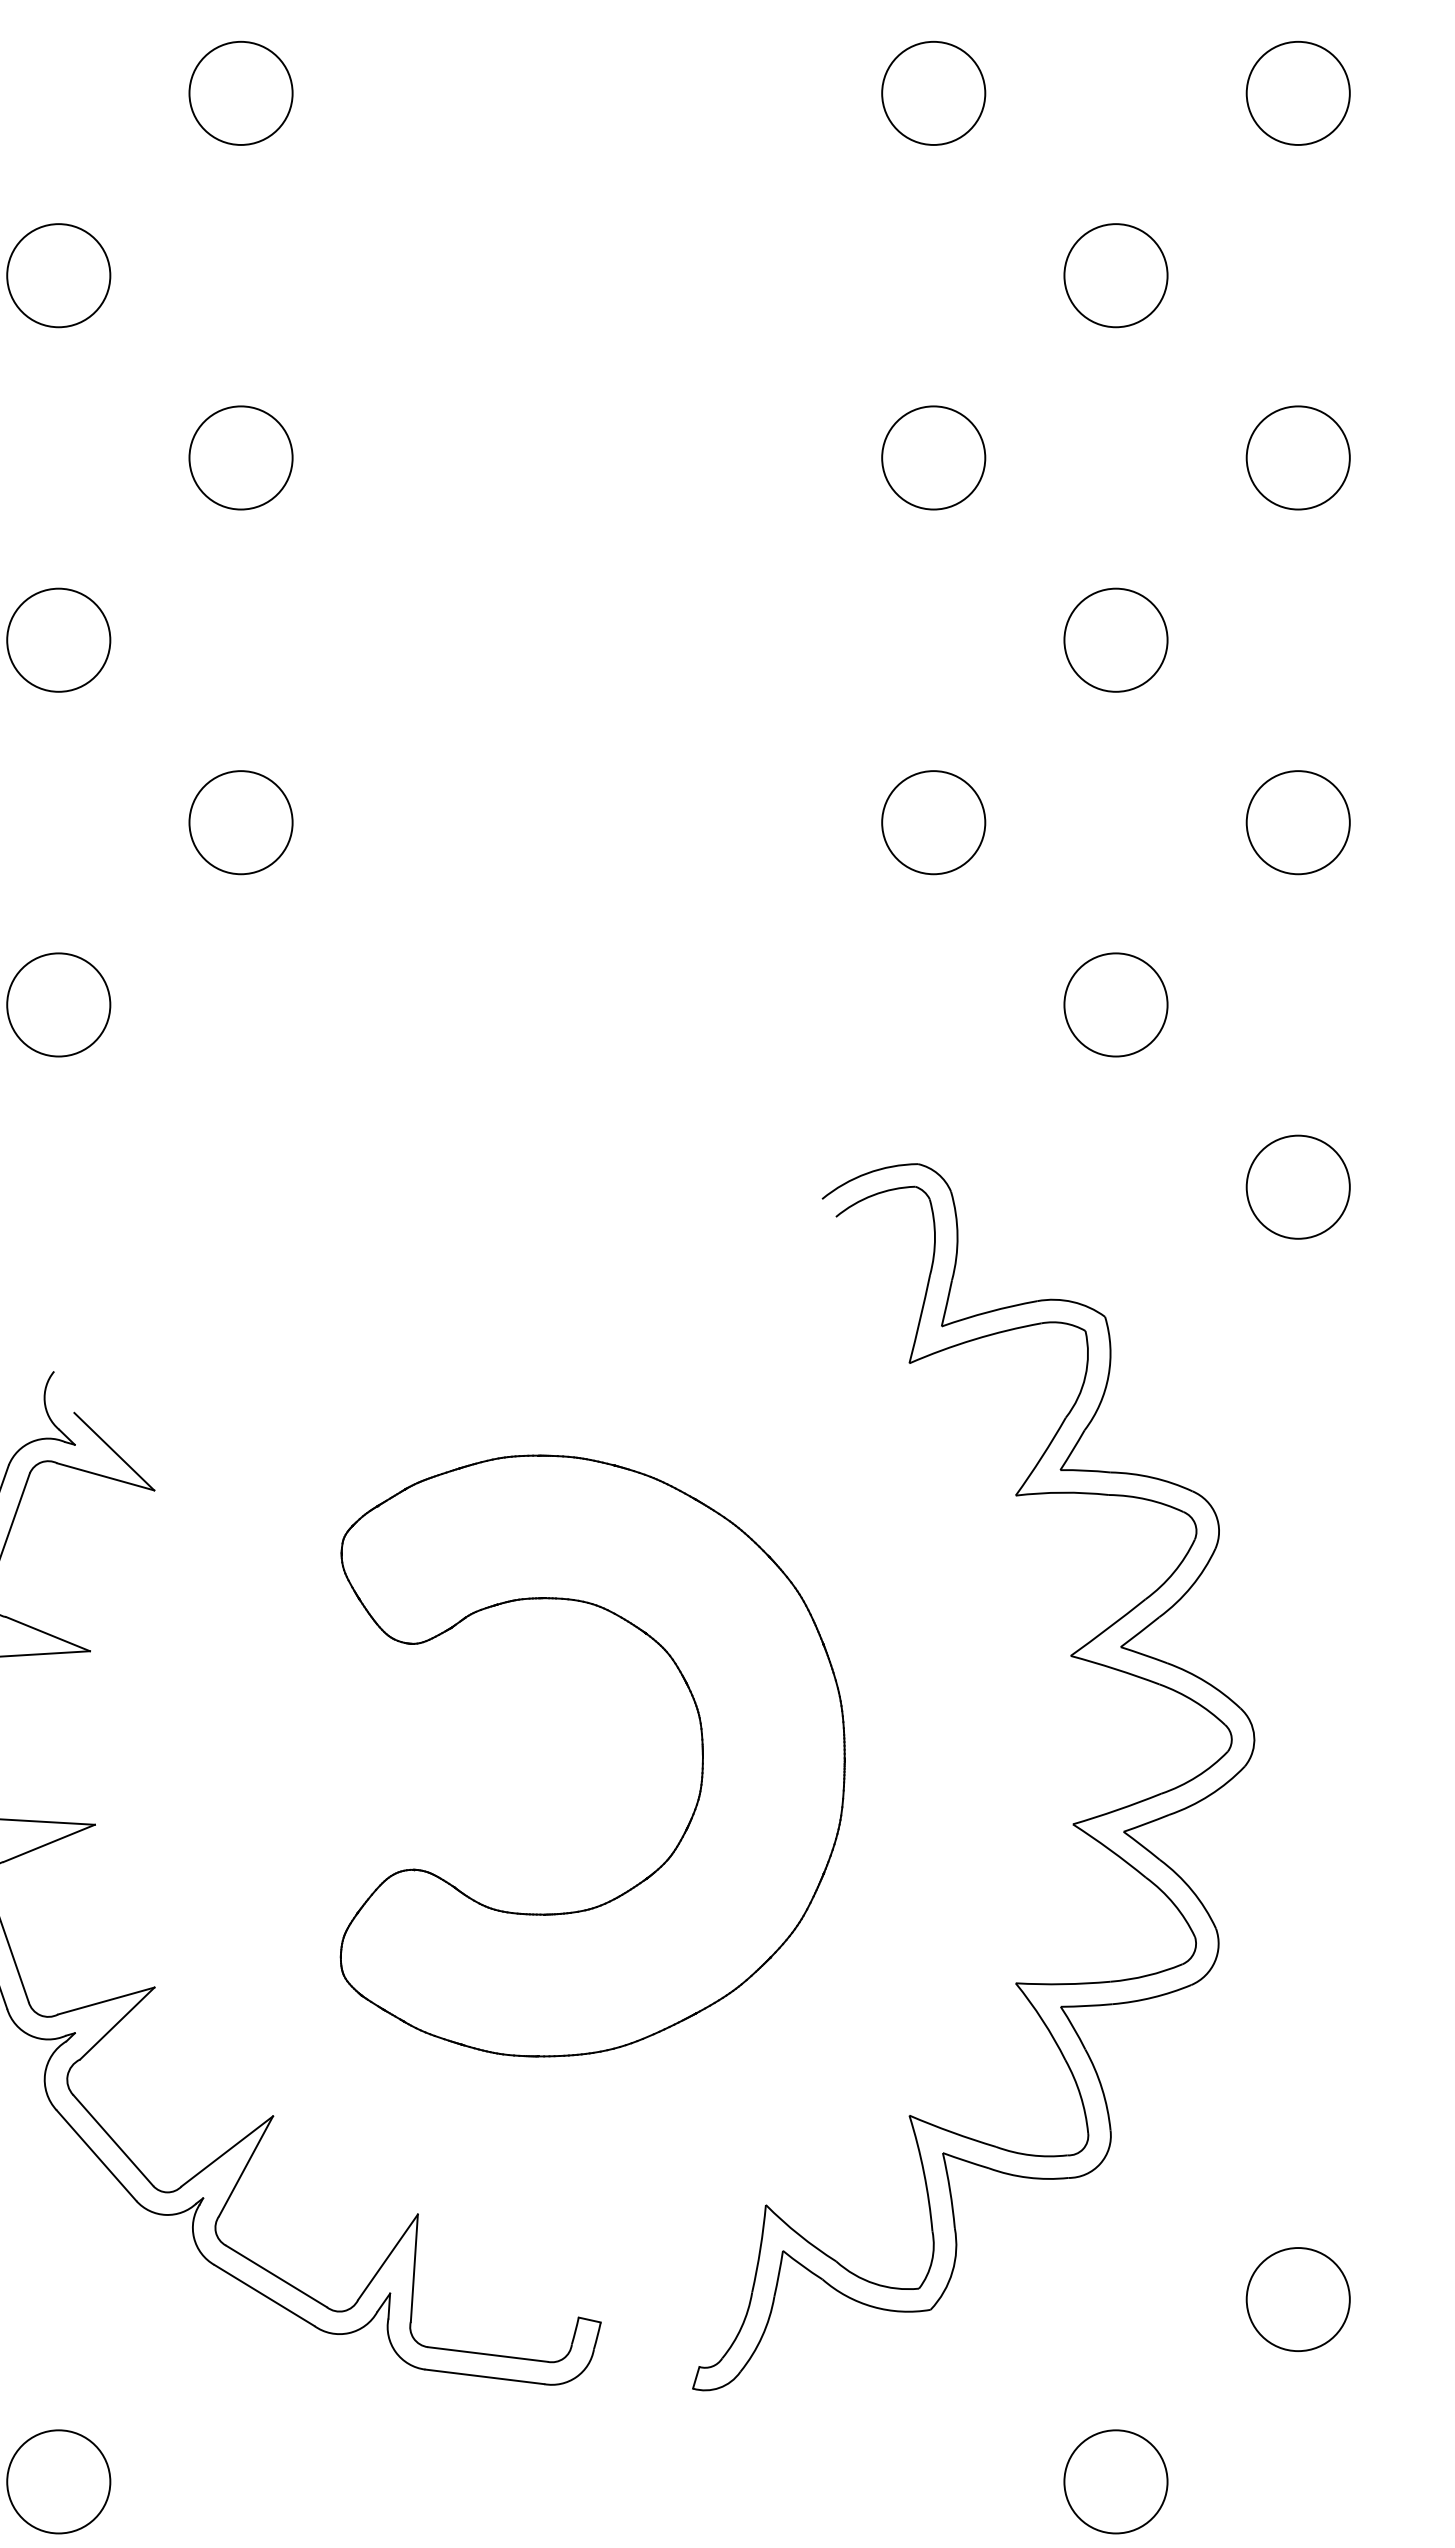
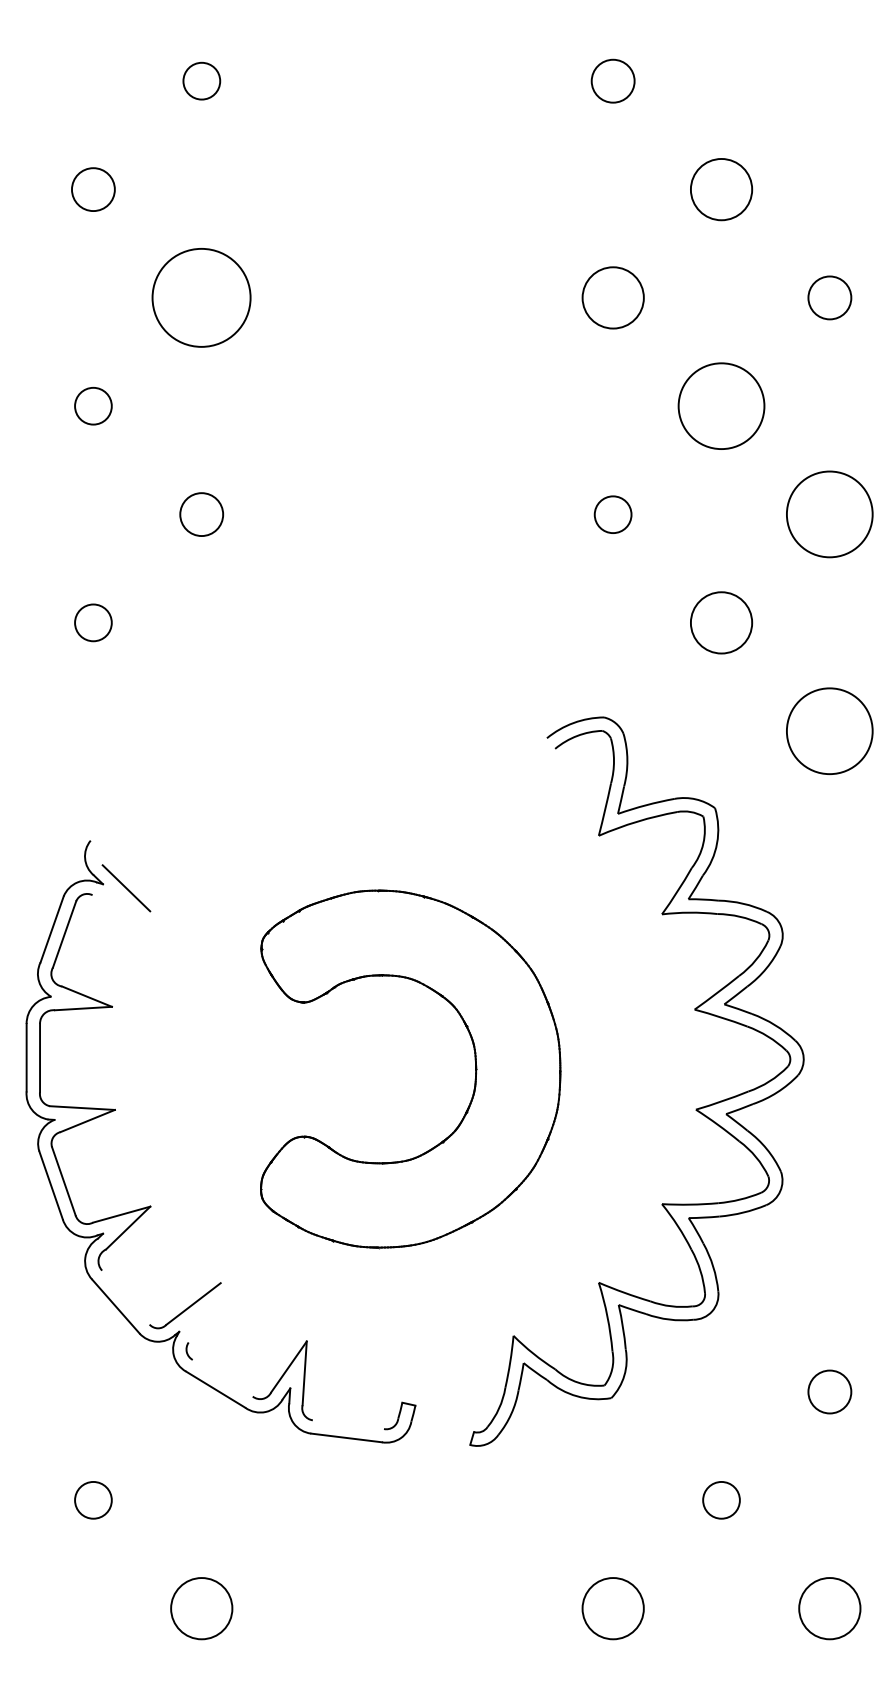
circle: (240, 92) -> (201, 80), size x0.6
circle: (932, 92) -> (612, 80), size x0.7
circle: (1297, 92) -> (829, 80), removed
circle: (58, 275) -> (93, 189), size x0.7
circle: (240, 457) -> (201, 297), size x1.6
circle: (1297, 457) -> (829, 297), size x0.7
circle: (58, 639) -> (93, 405), size x0.6
circle: (1115, 639) -> (721, 405), size x1.4
circle: (240, 822) -> (201, 514), size x0.7
circle: (932, 822) -> (612, 514), size x0.6
circle: (1297, 822) -> (829, 514), size x1.4
circle: (58, 1004) -> (93, 622), size x0.6
circle: (1297, 1186) -> (829, 730), size x1.4
line: (106, 1477) -> (121, 903), removed
line: (112, 2140) -> (125, 1297), removed
line: (245, 2165) -> (204, 1312), removed
line: (276, 2275) -> (222, 1377), removed
circle: (1297, 2298) -> (829, 1391), size x0.7
line: (486, 2354) -> (347, 1424), removed
circle: (58, 2480) -> (93, 1499), size x0.6
circle: (1115, 2480) -> (721, 1499), size x0.6

